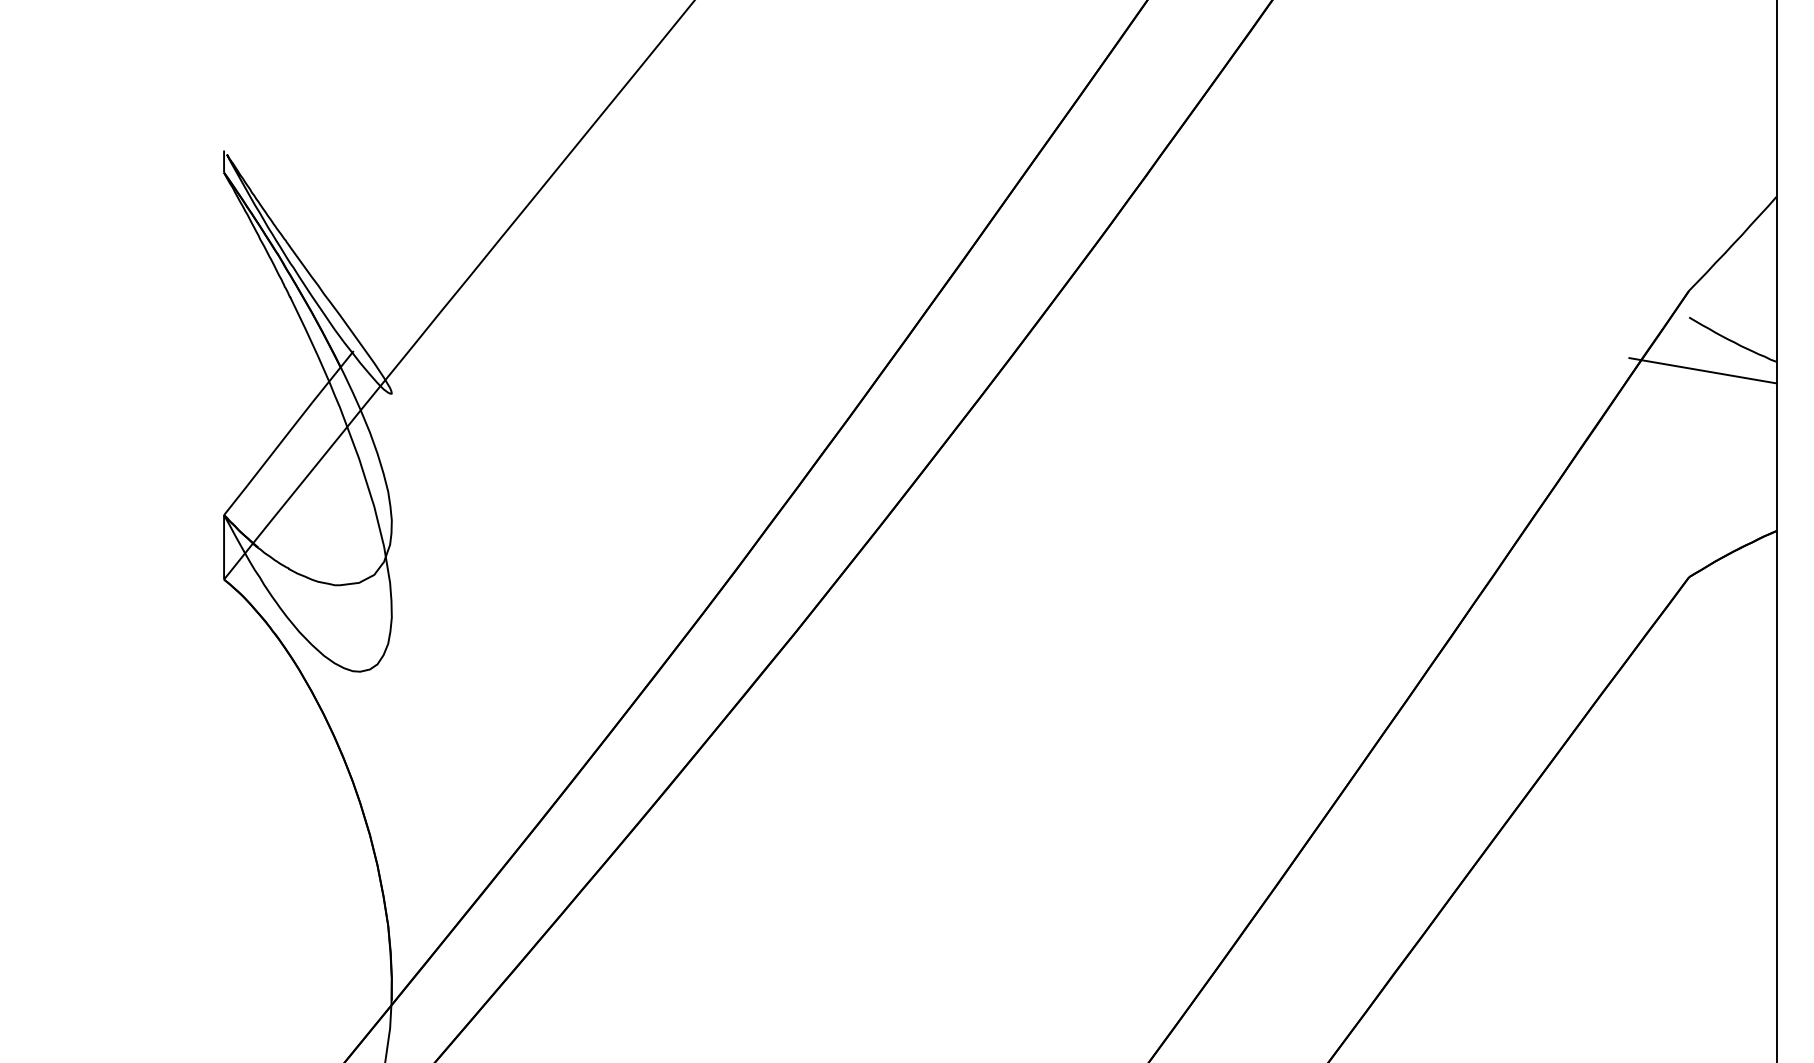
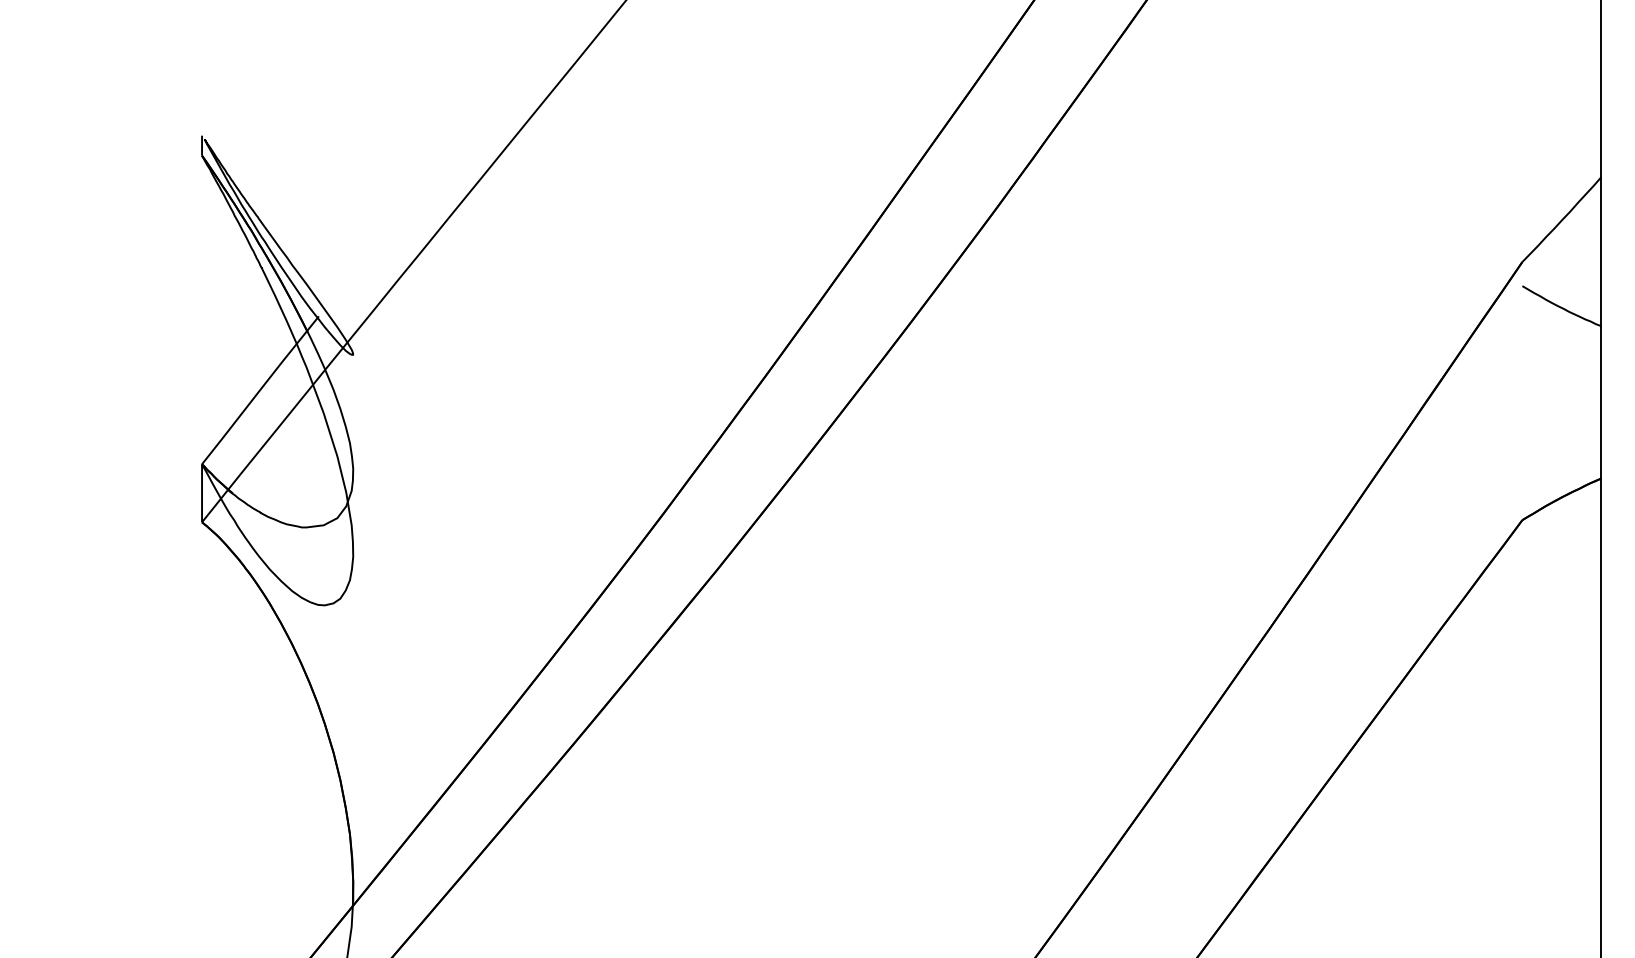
line: (1702, 370) -> (1534, 333), removed

